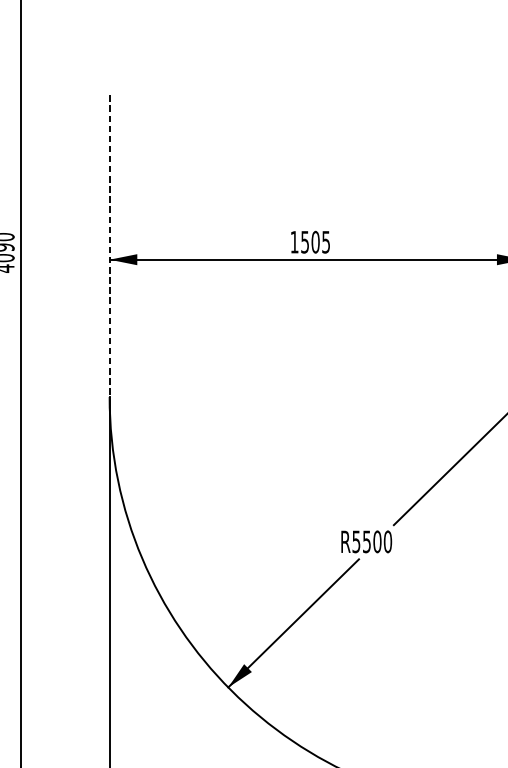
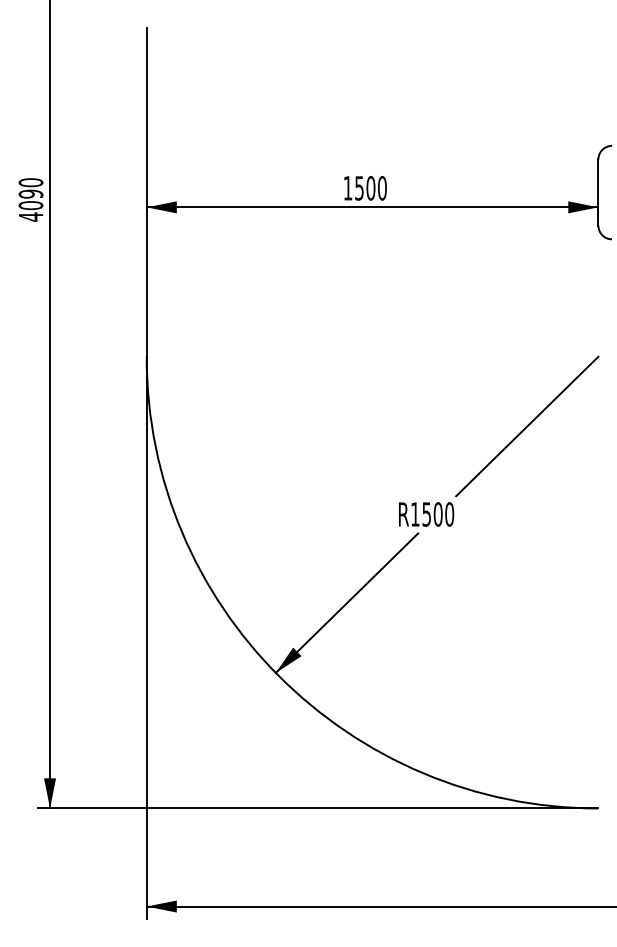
text: (326, 242) -> (382, 188), 1505 -> 1500
line: (109, 246) -> (146, 193), dashed -> solid
text: (356, 541) -> (415, 514), R5500 -> R1500

